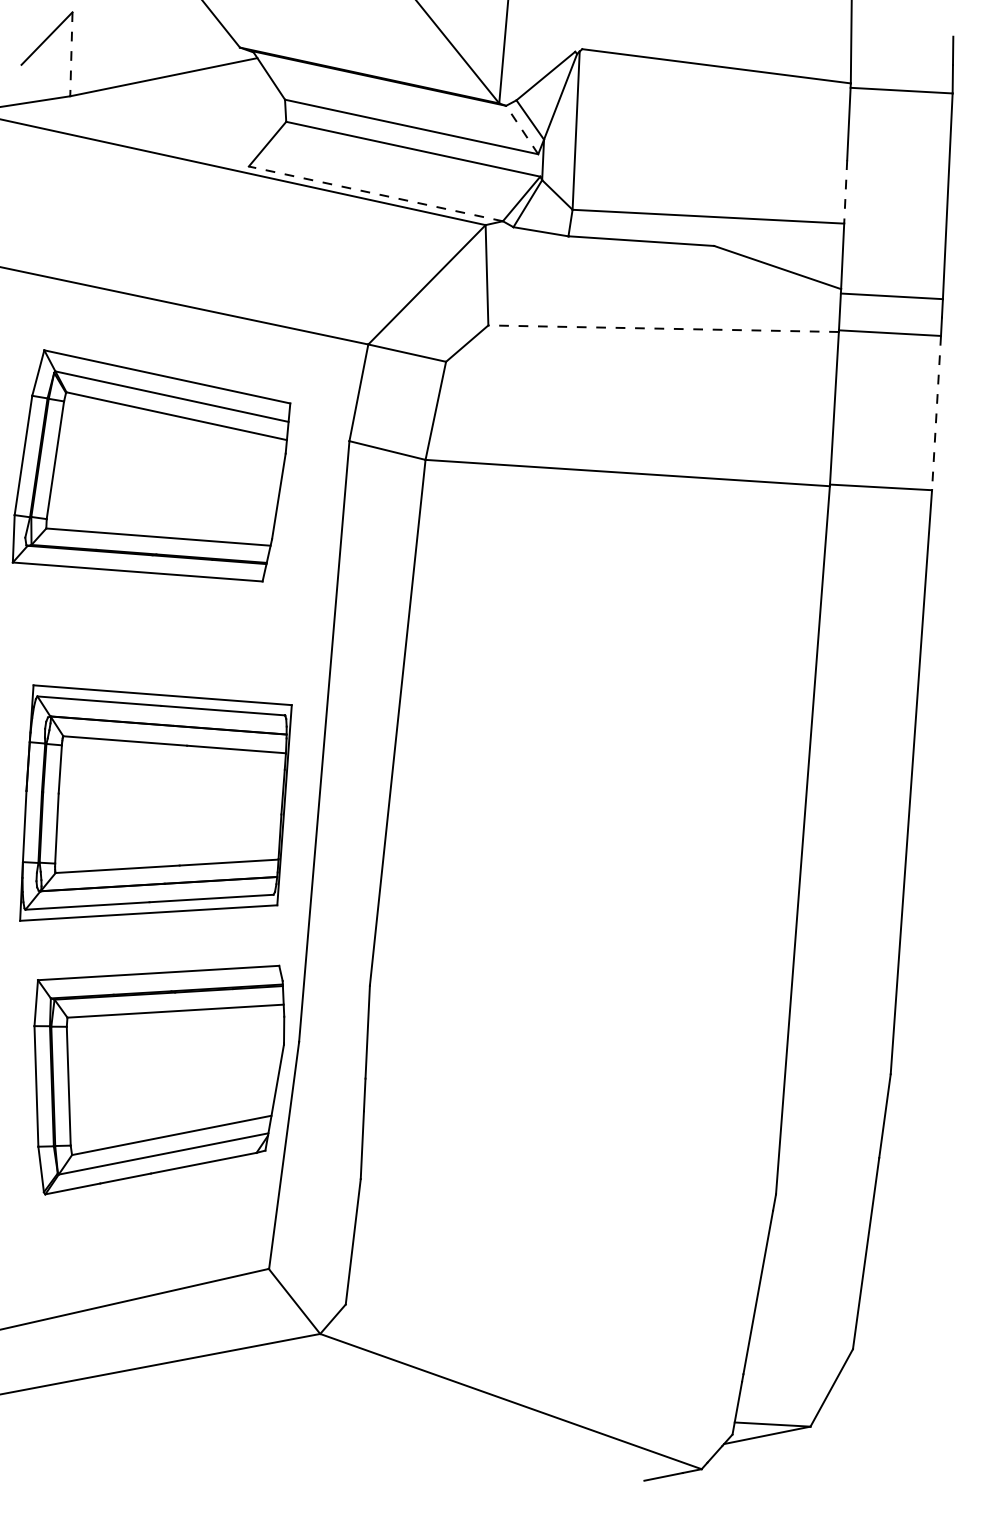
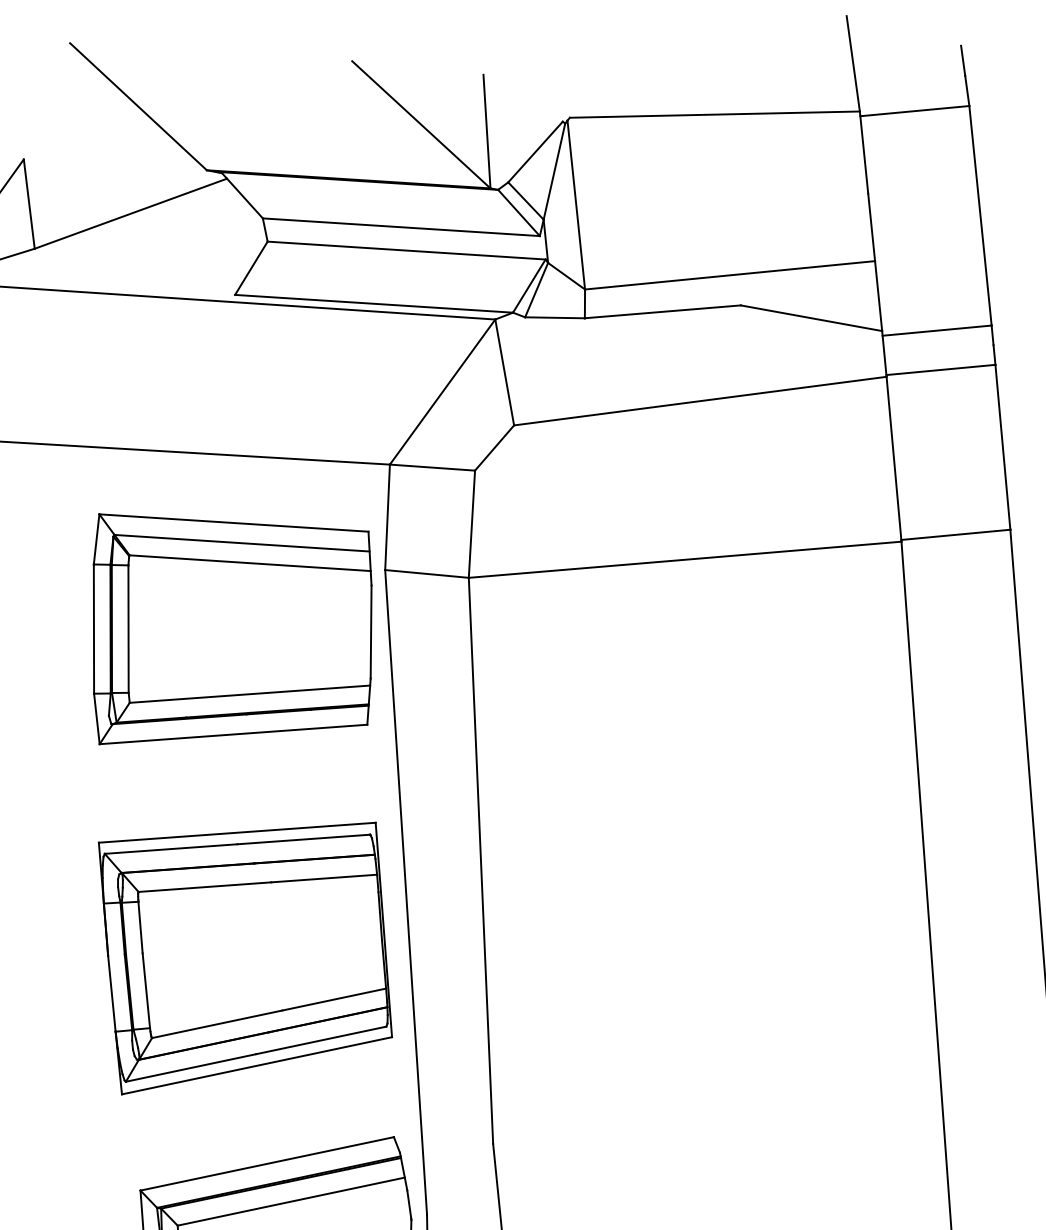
line: (71, 54) -> (29, 204), dashed -> solid
line: (521, 129) -> (518, 212), dashed -> solid
line: (845, 191) -> (871, 226), dashed -> solid
line: (375, 193) -> (373, 303), dashed -> solid
line: (663, 328) -> (700, 400), dashed -> solid
line: (936, 413) -> (1002, 447), dashed -> solid
part: (151, 465) -> (231, 619), moved
part: (155, 802) -> (246, 947), moved

